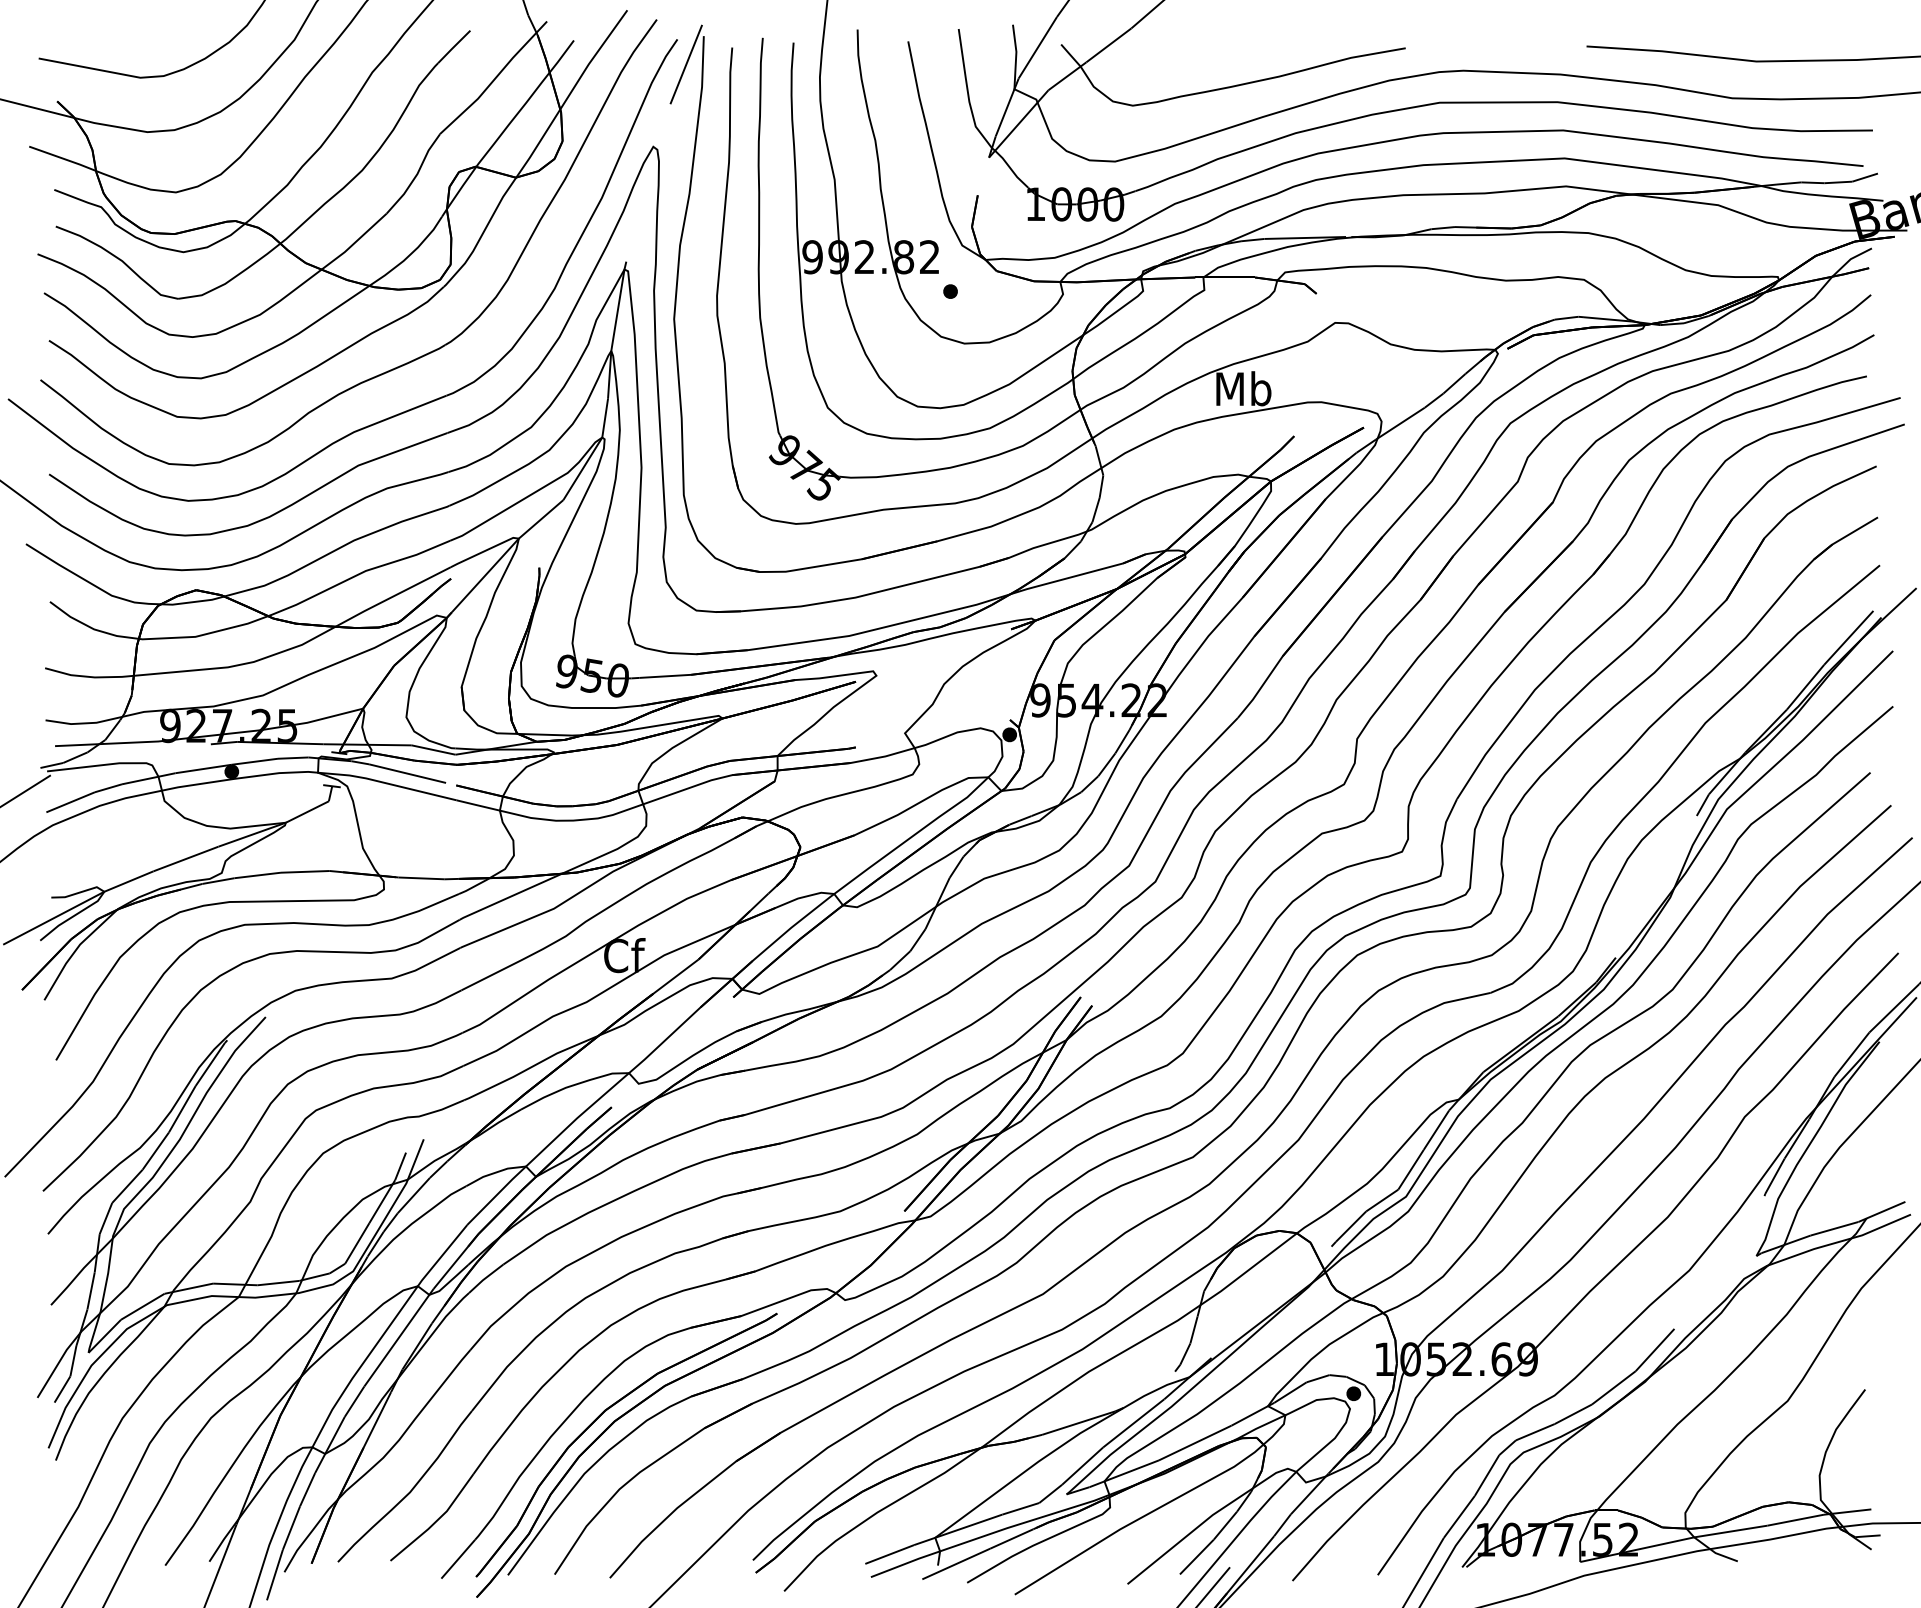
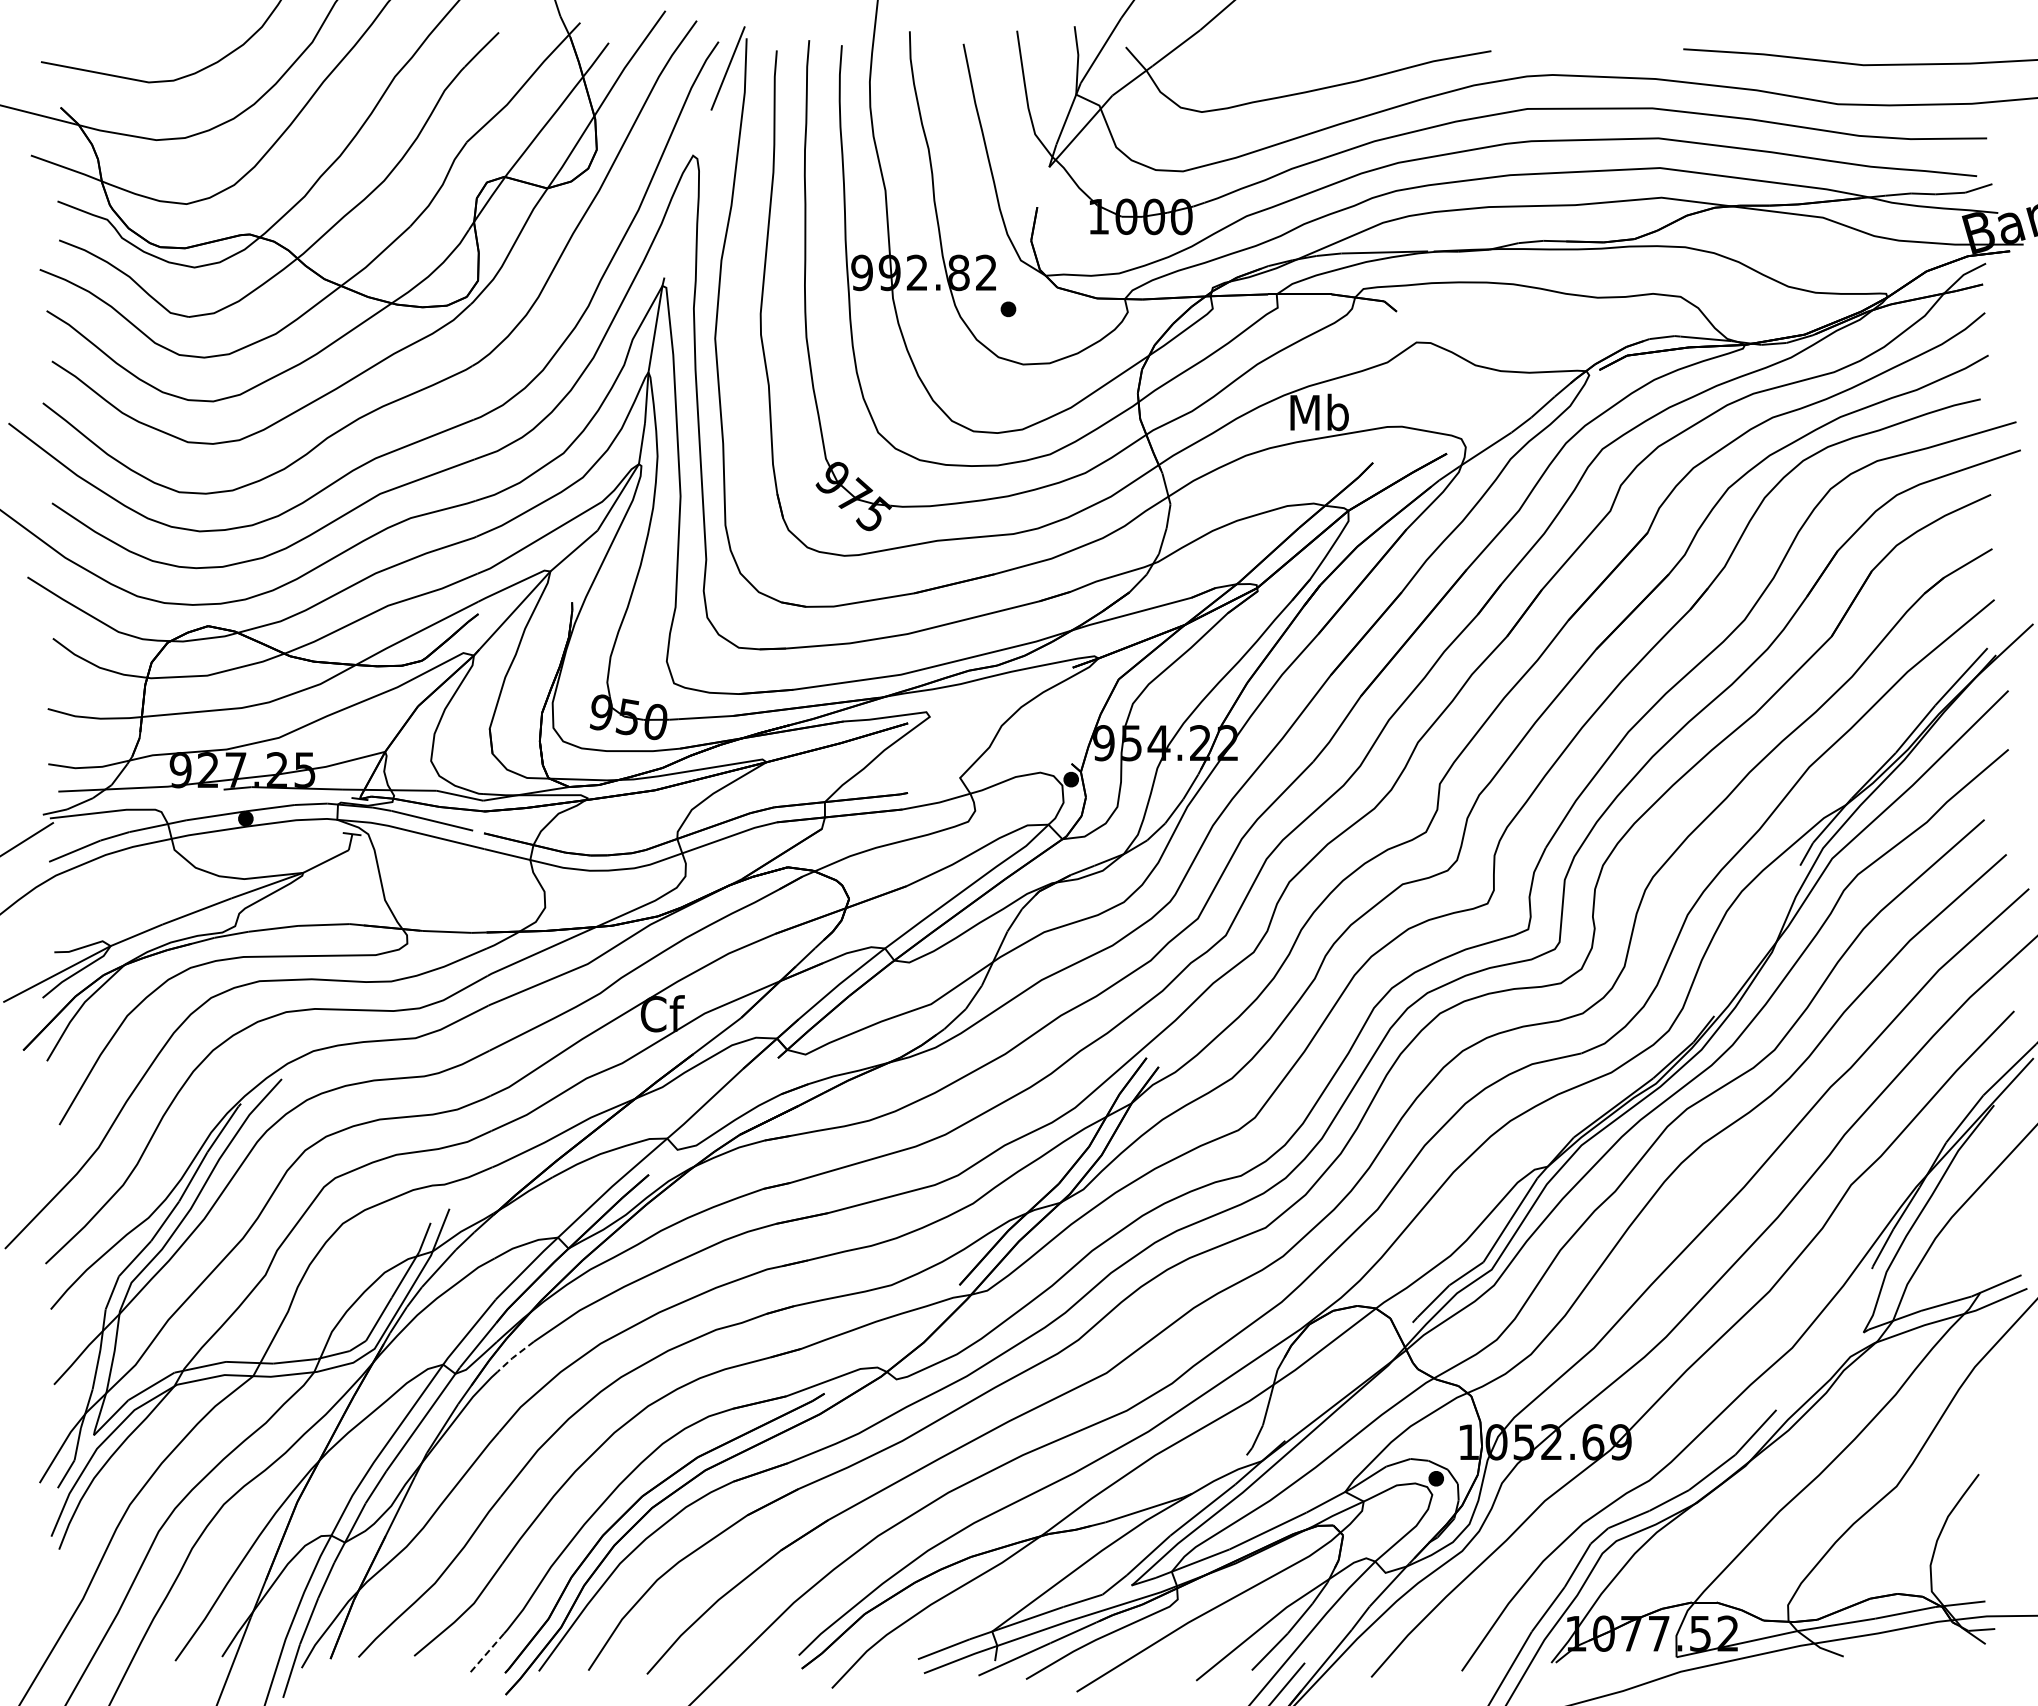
line: (485, 1278) -> (514, 1356), solid -> dashed
line: (457, 1559) -> (485, 1654), solid -> dashed

